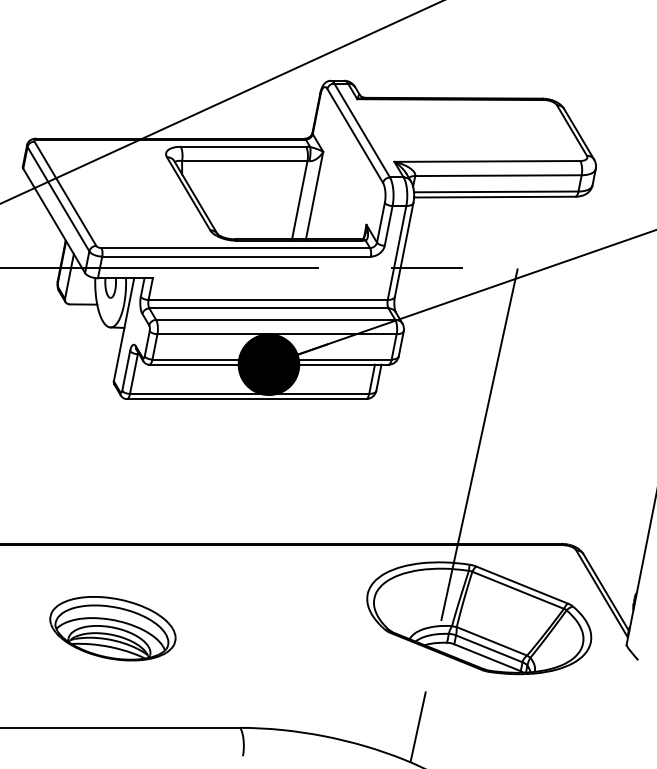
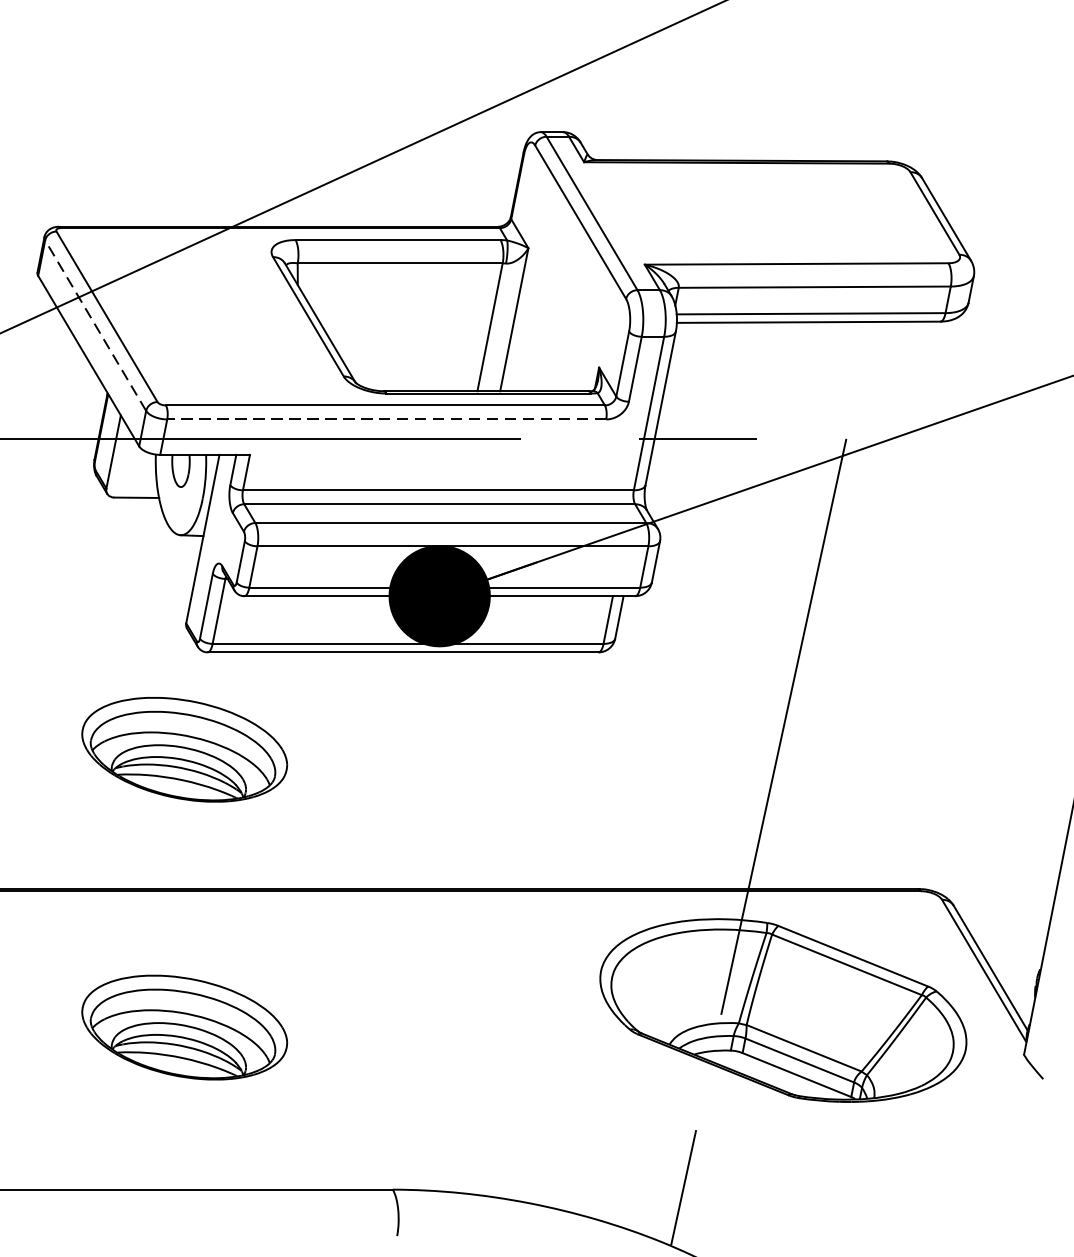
line: (58, 199) -> (95, 326), solid -> dashed
line: (236, 256) -> (386, 419), solid -> dashed
part: (112, 458) -> (183, 749), added

